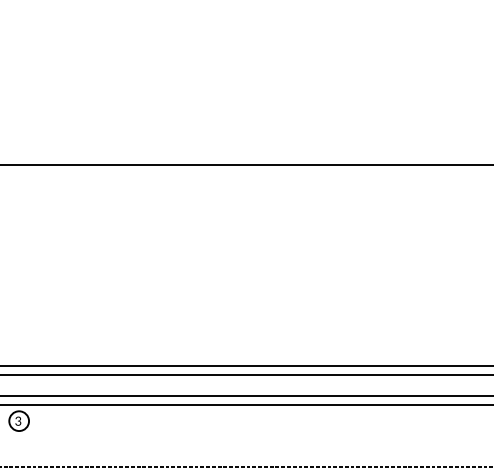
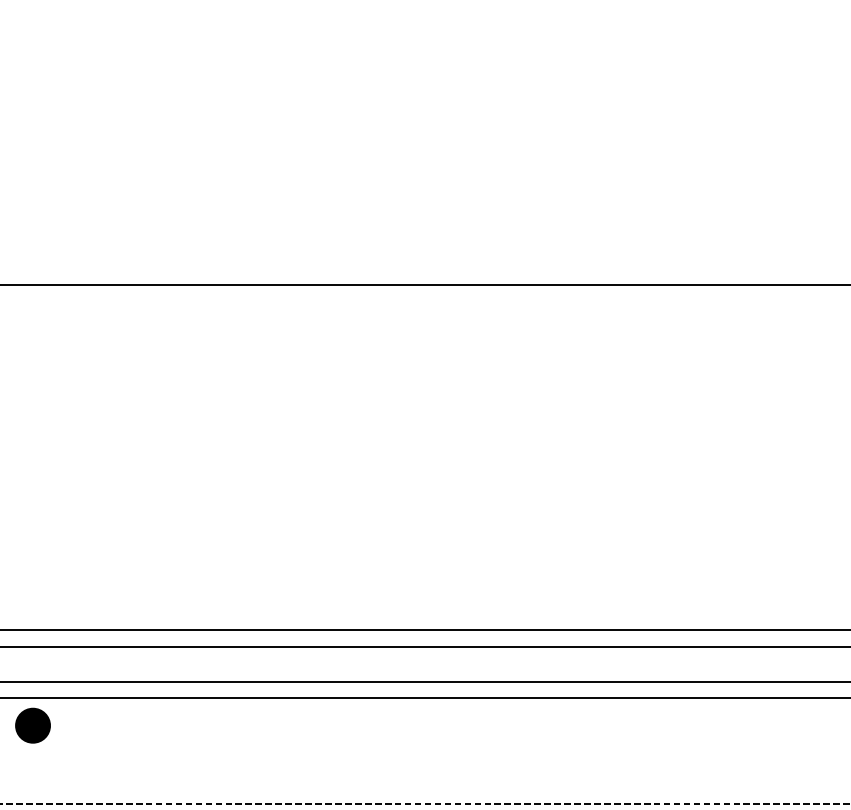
fill: (19, 421) -> (33, 726), added

